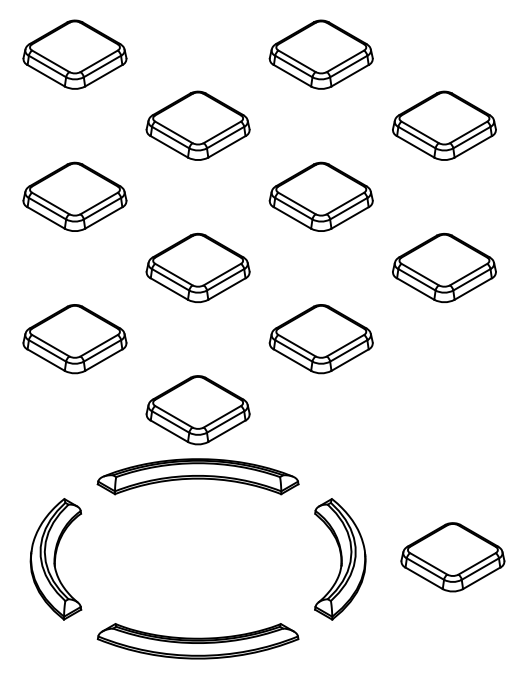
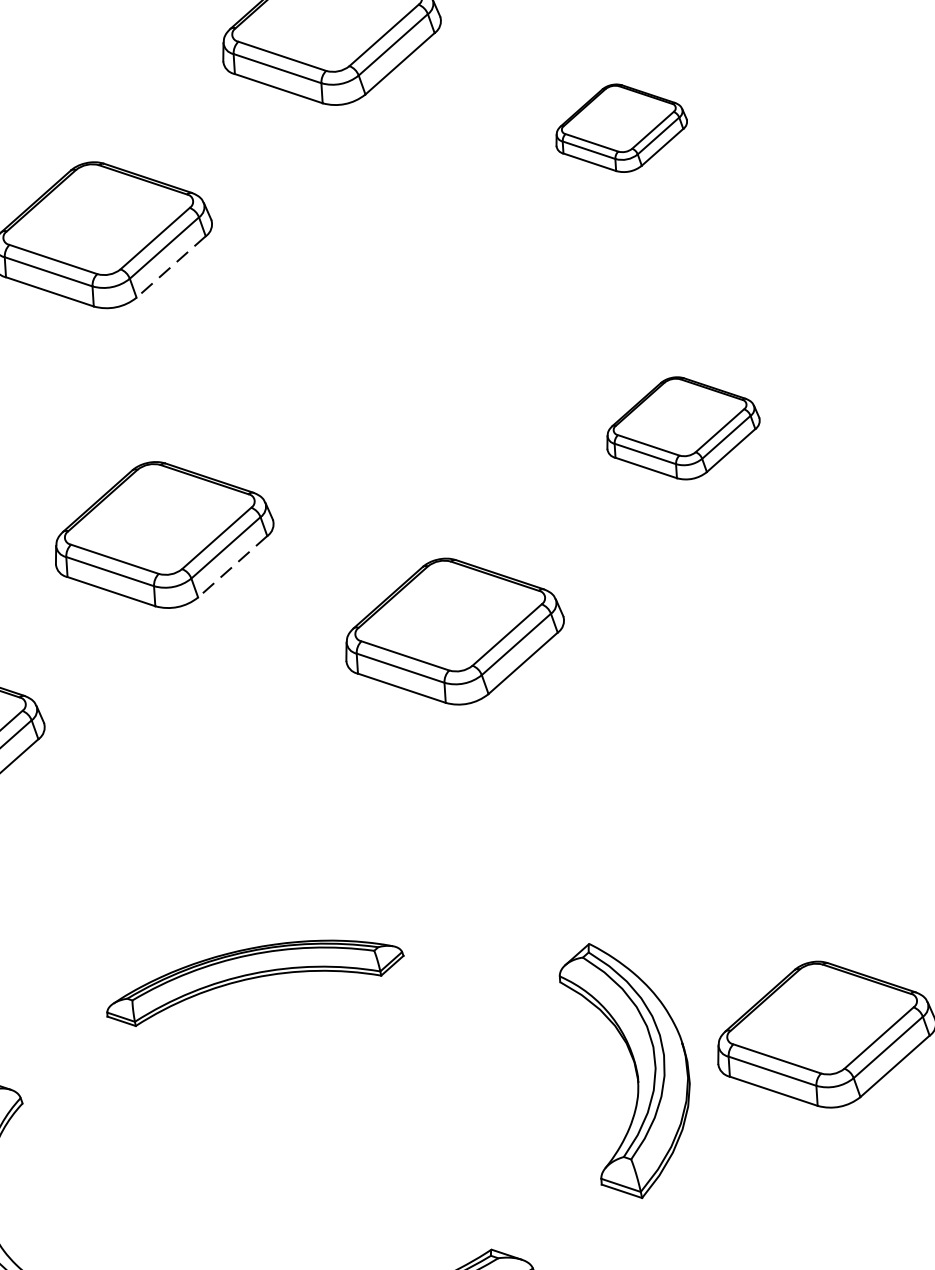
part: (444, 125) -> (620, 127), size x0.6
line: (226, 147) -> (170, 268), solid -> dashed
part: (320, 196) -> (389, 331), removed
part: (444, 267) -> (682, 427), size x0.7
line: (226, 289) -> (232, 567), solid -> dashed
part: (197, 410) -> (223, 835), removed
part: (197, 476) -> (251, 974), size x0.7
part: (340, 559) -> (633, 1067), moved

